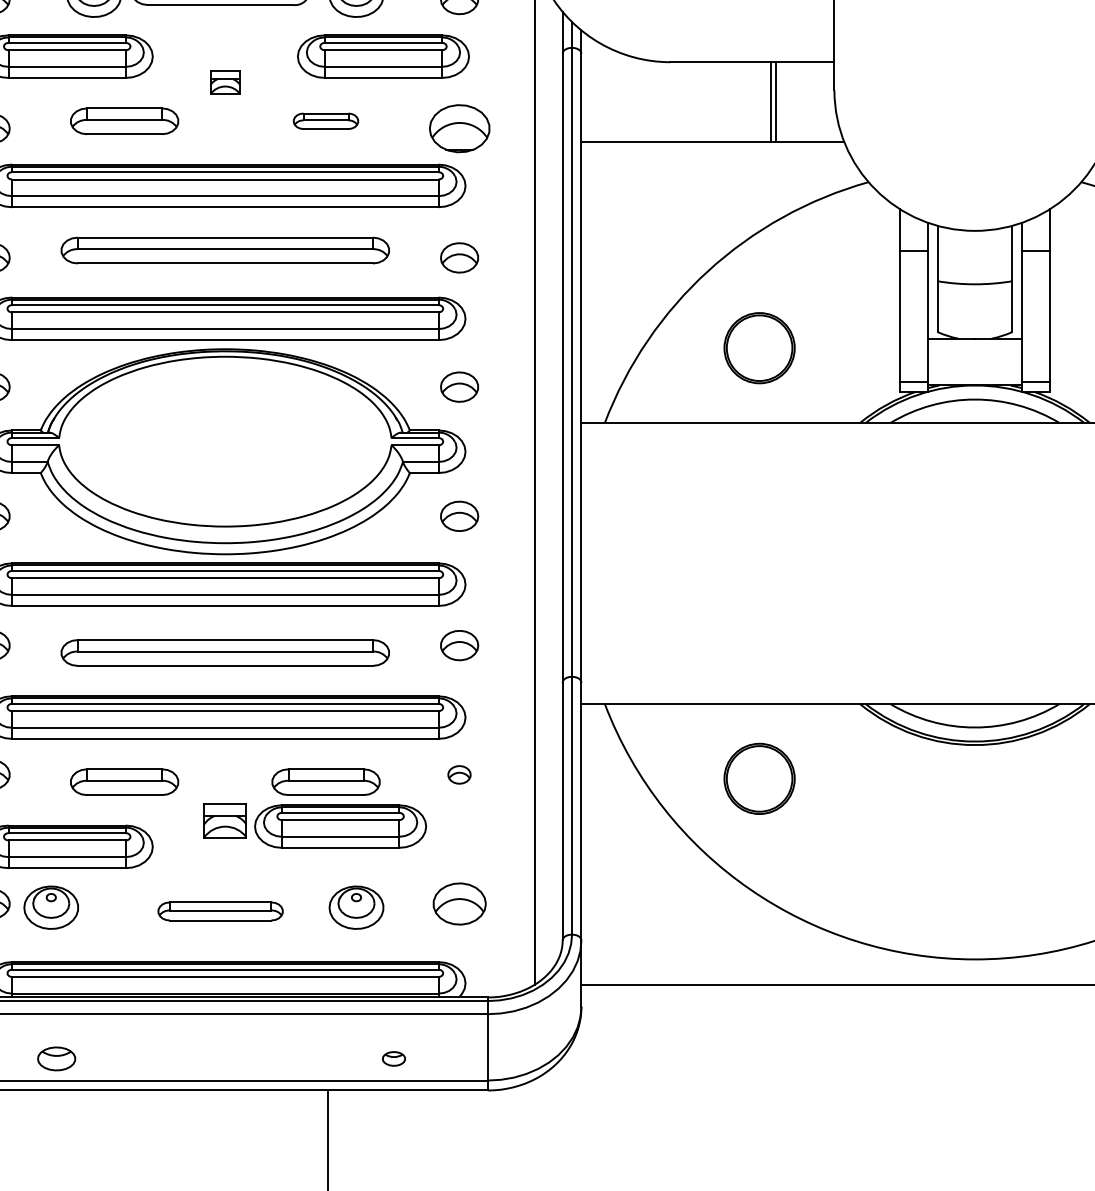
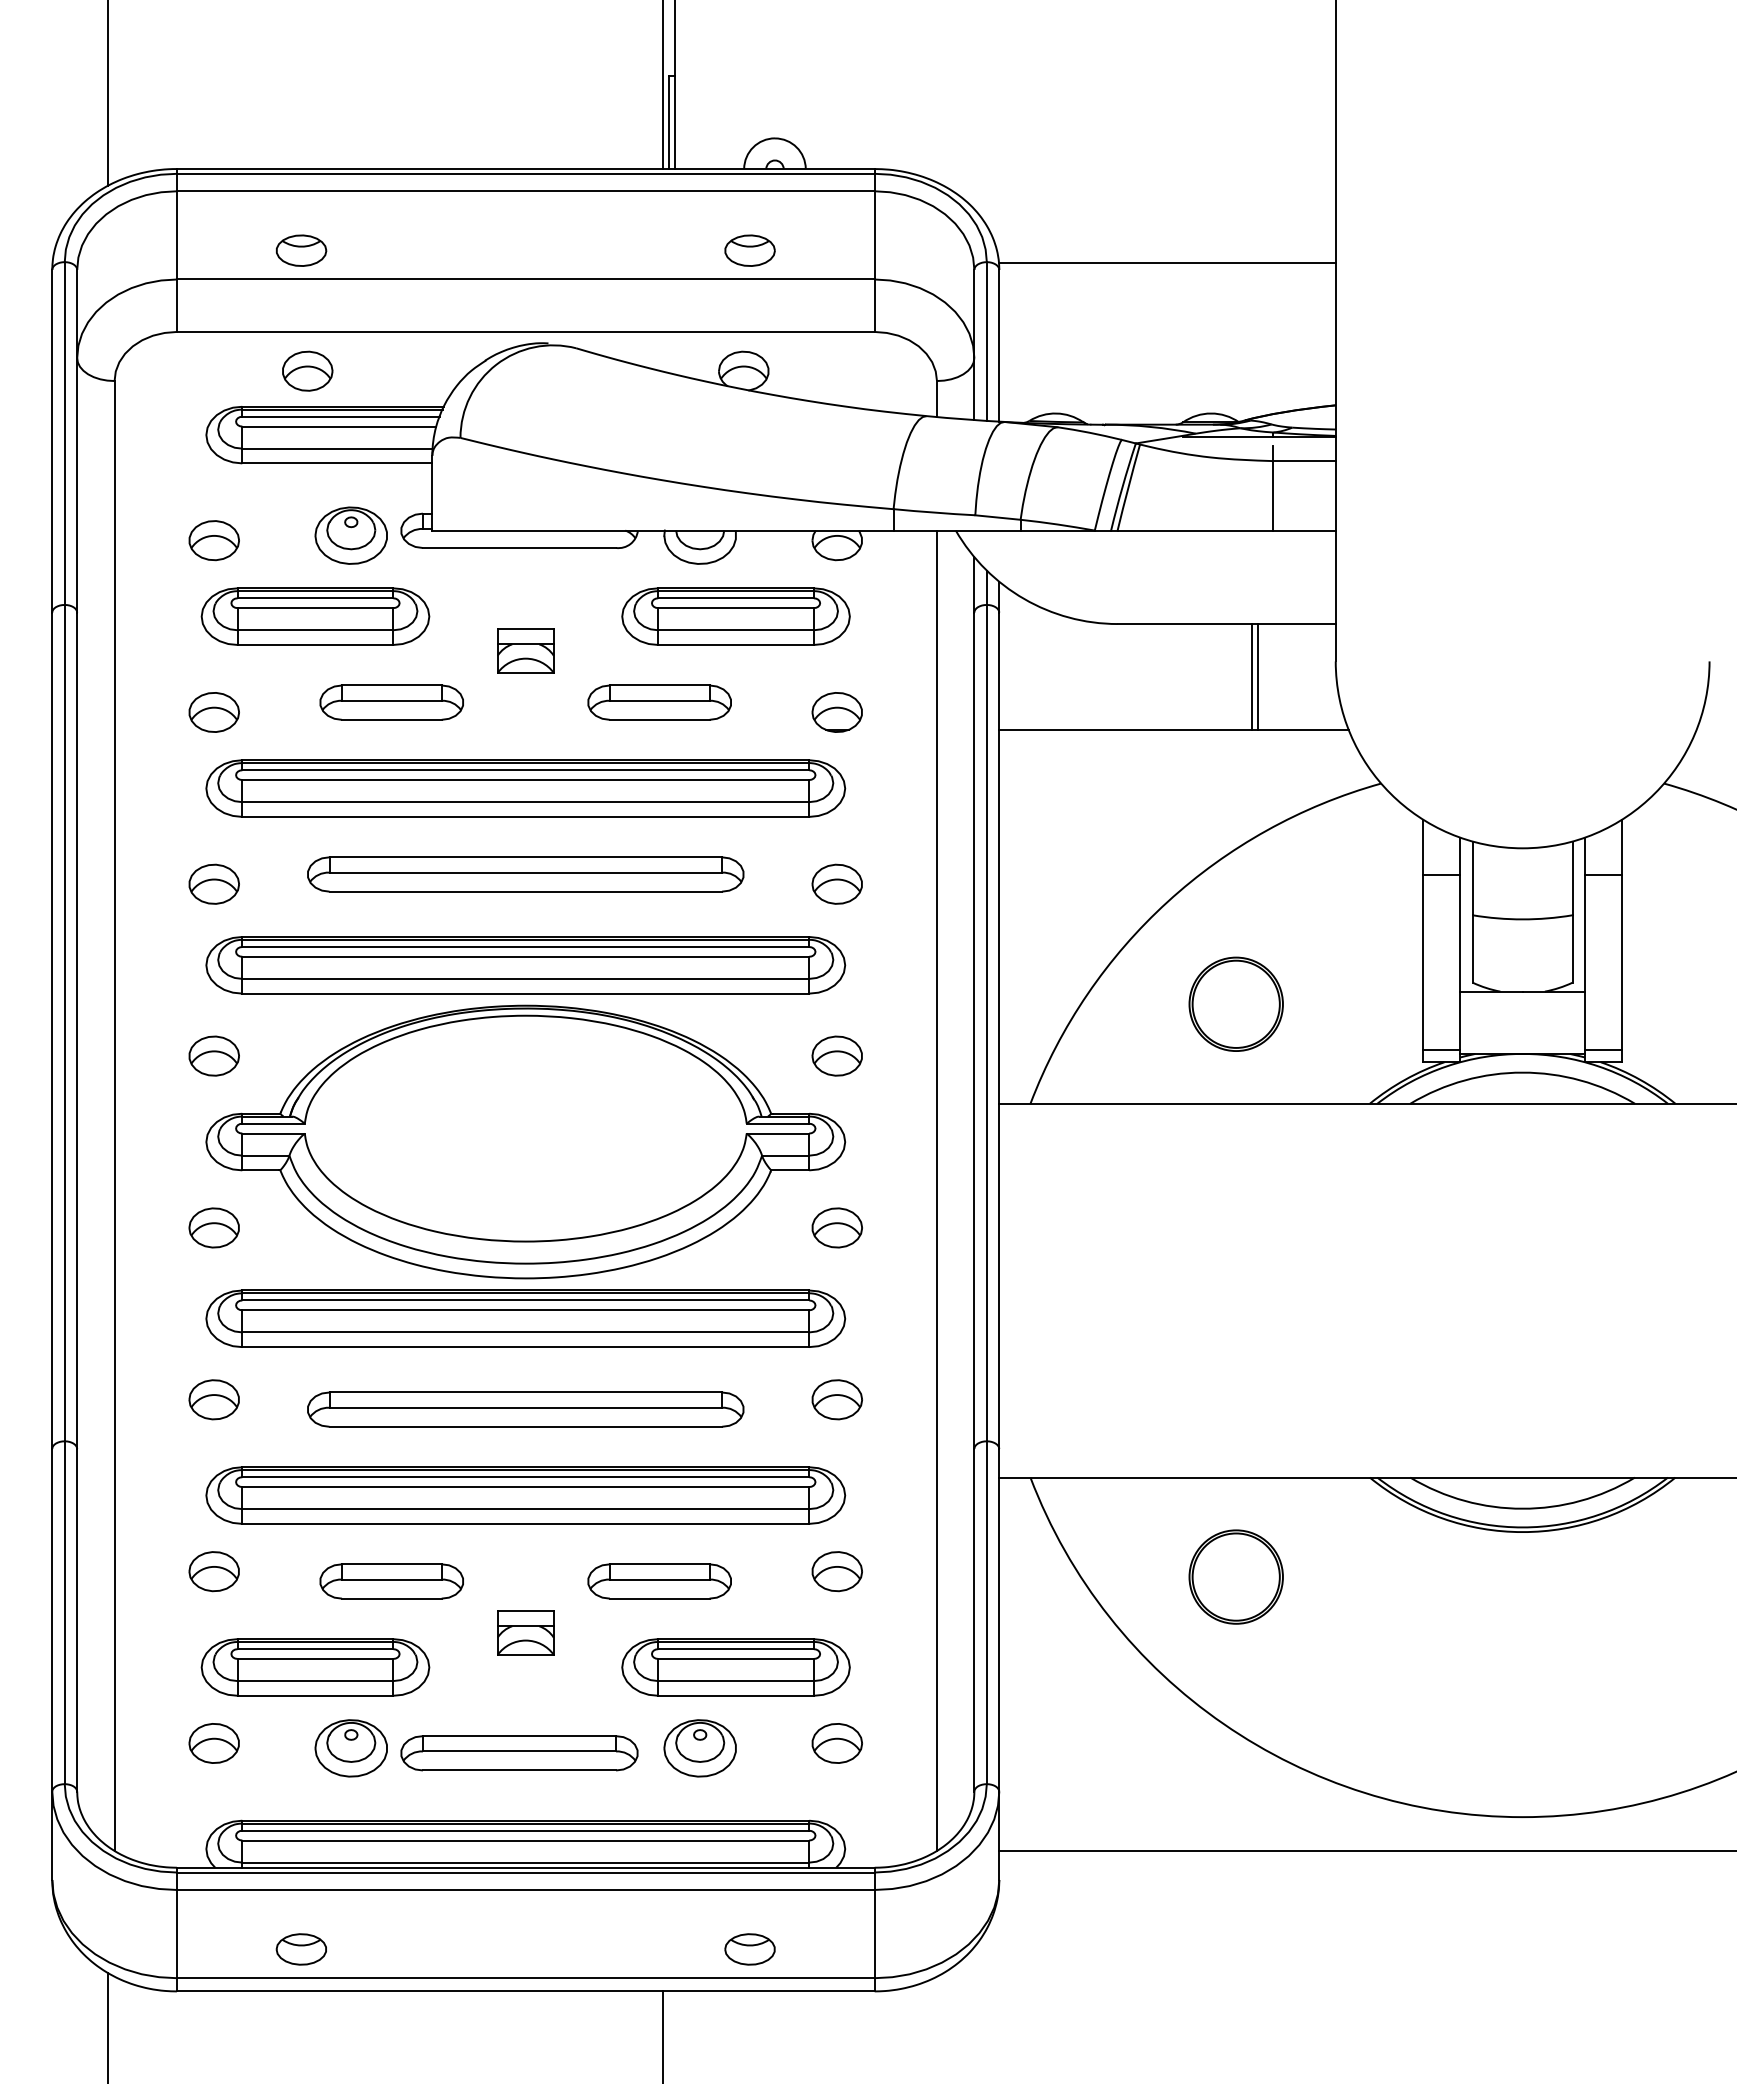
part: (225, 82) -> (525, 650), size x1.43
part: (325, 121) -> (659, 702), size x1.67
part: (459, 128) -> (836, 712), size x0.62
part: (459, 774) -> (836, 1571), size x1.67
part: (340, 826) -> (735, 1667), moved
part: (459, 904) -> (836, 1743), size x0.71
part: (50, 907) -> (350, 1748), moved
part: (220, 911) -> (519, 1753), size x1.43
part: (393, 1058) -> (749, 1949), size x1.67

